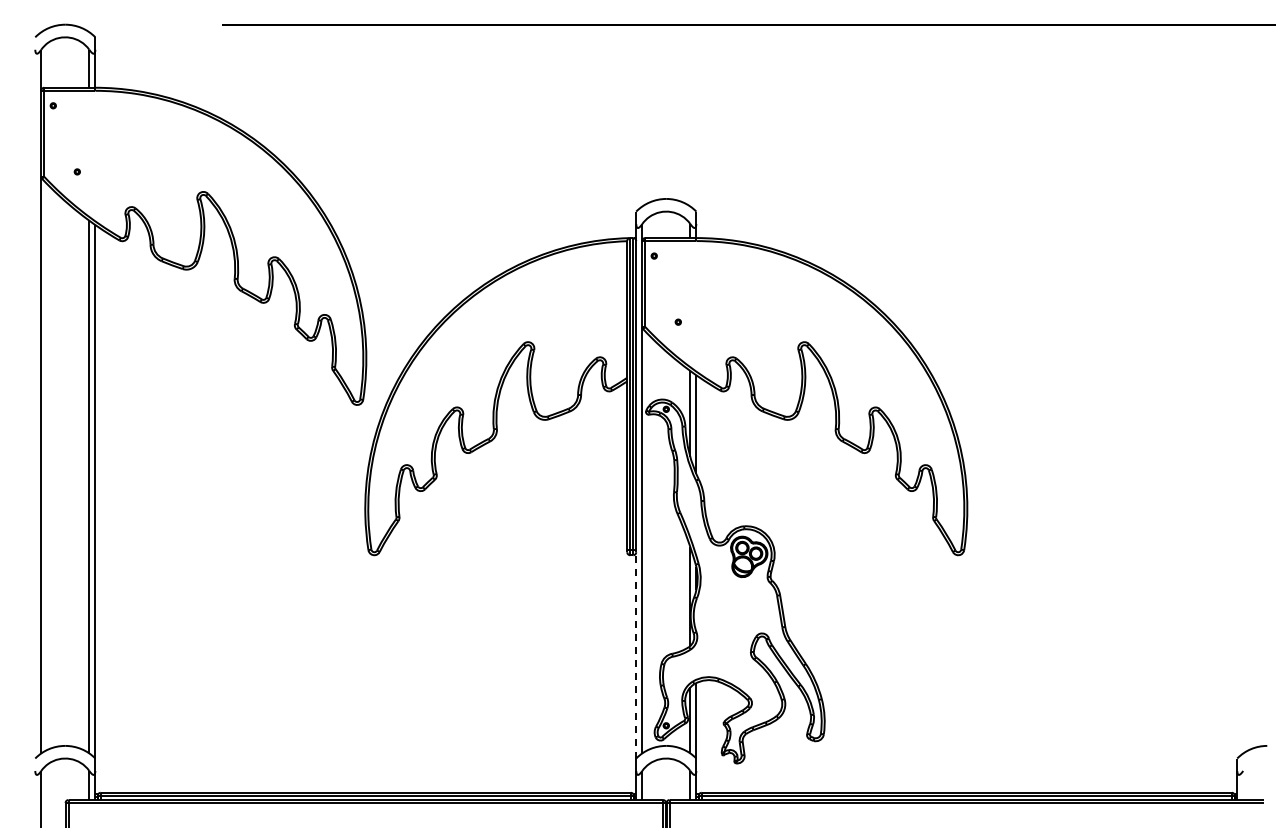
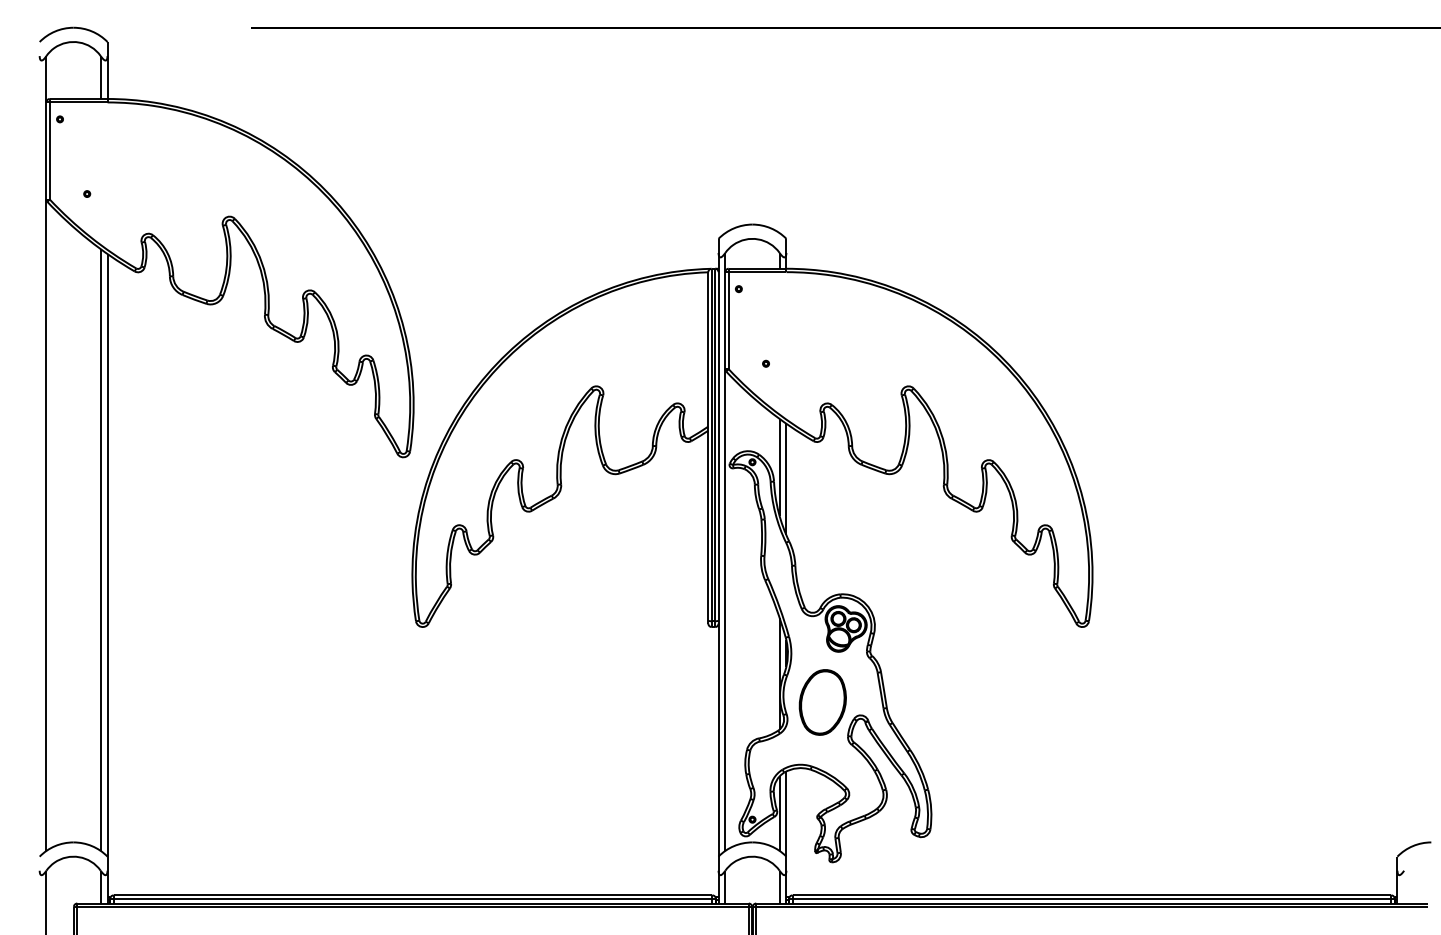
part: (728, 621) -> (822, 701), added
line: (636, 654) -> (718, 739), dashed -> solid

